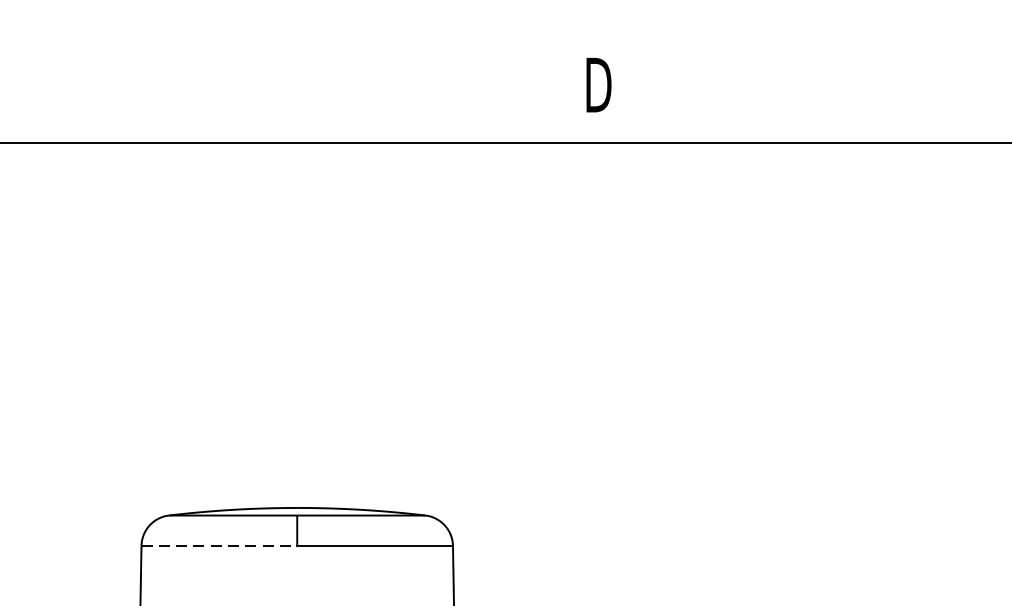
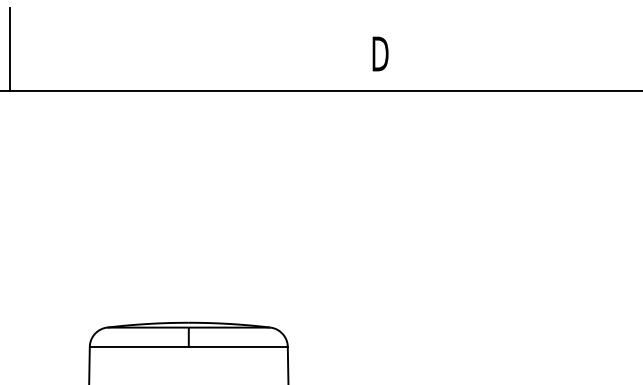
line: (16, 76) -> (10, 48), added
line: (219, 545) -> (139, 346), dashed -> solid

